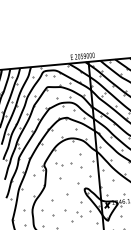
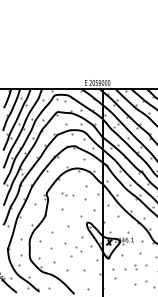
part: (63, 163) -> (67, 194), size x0.71

